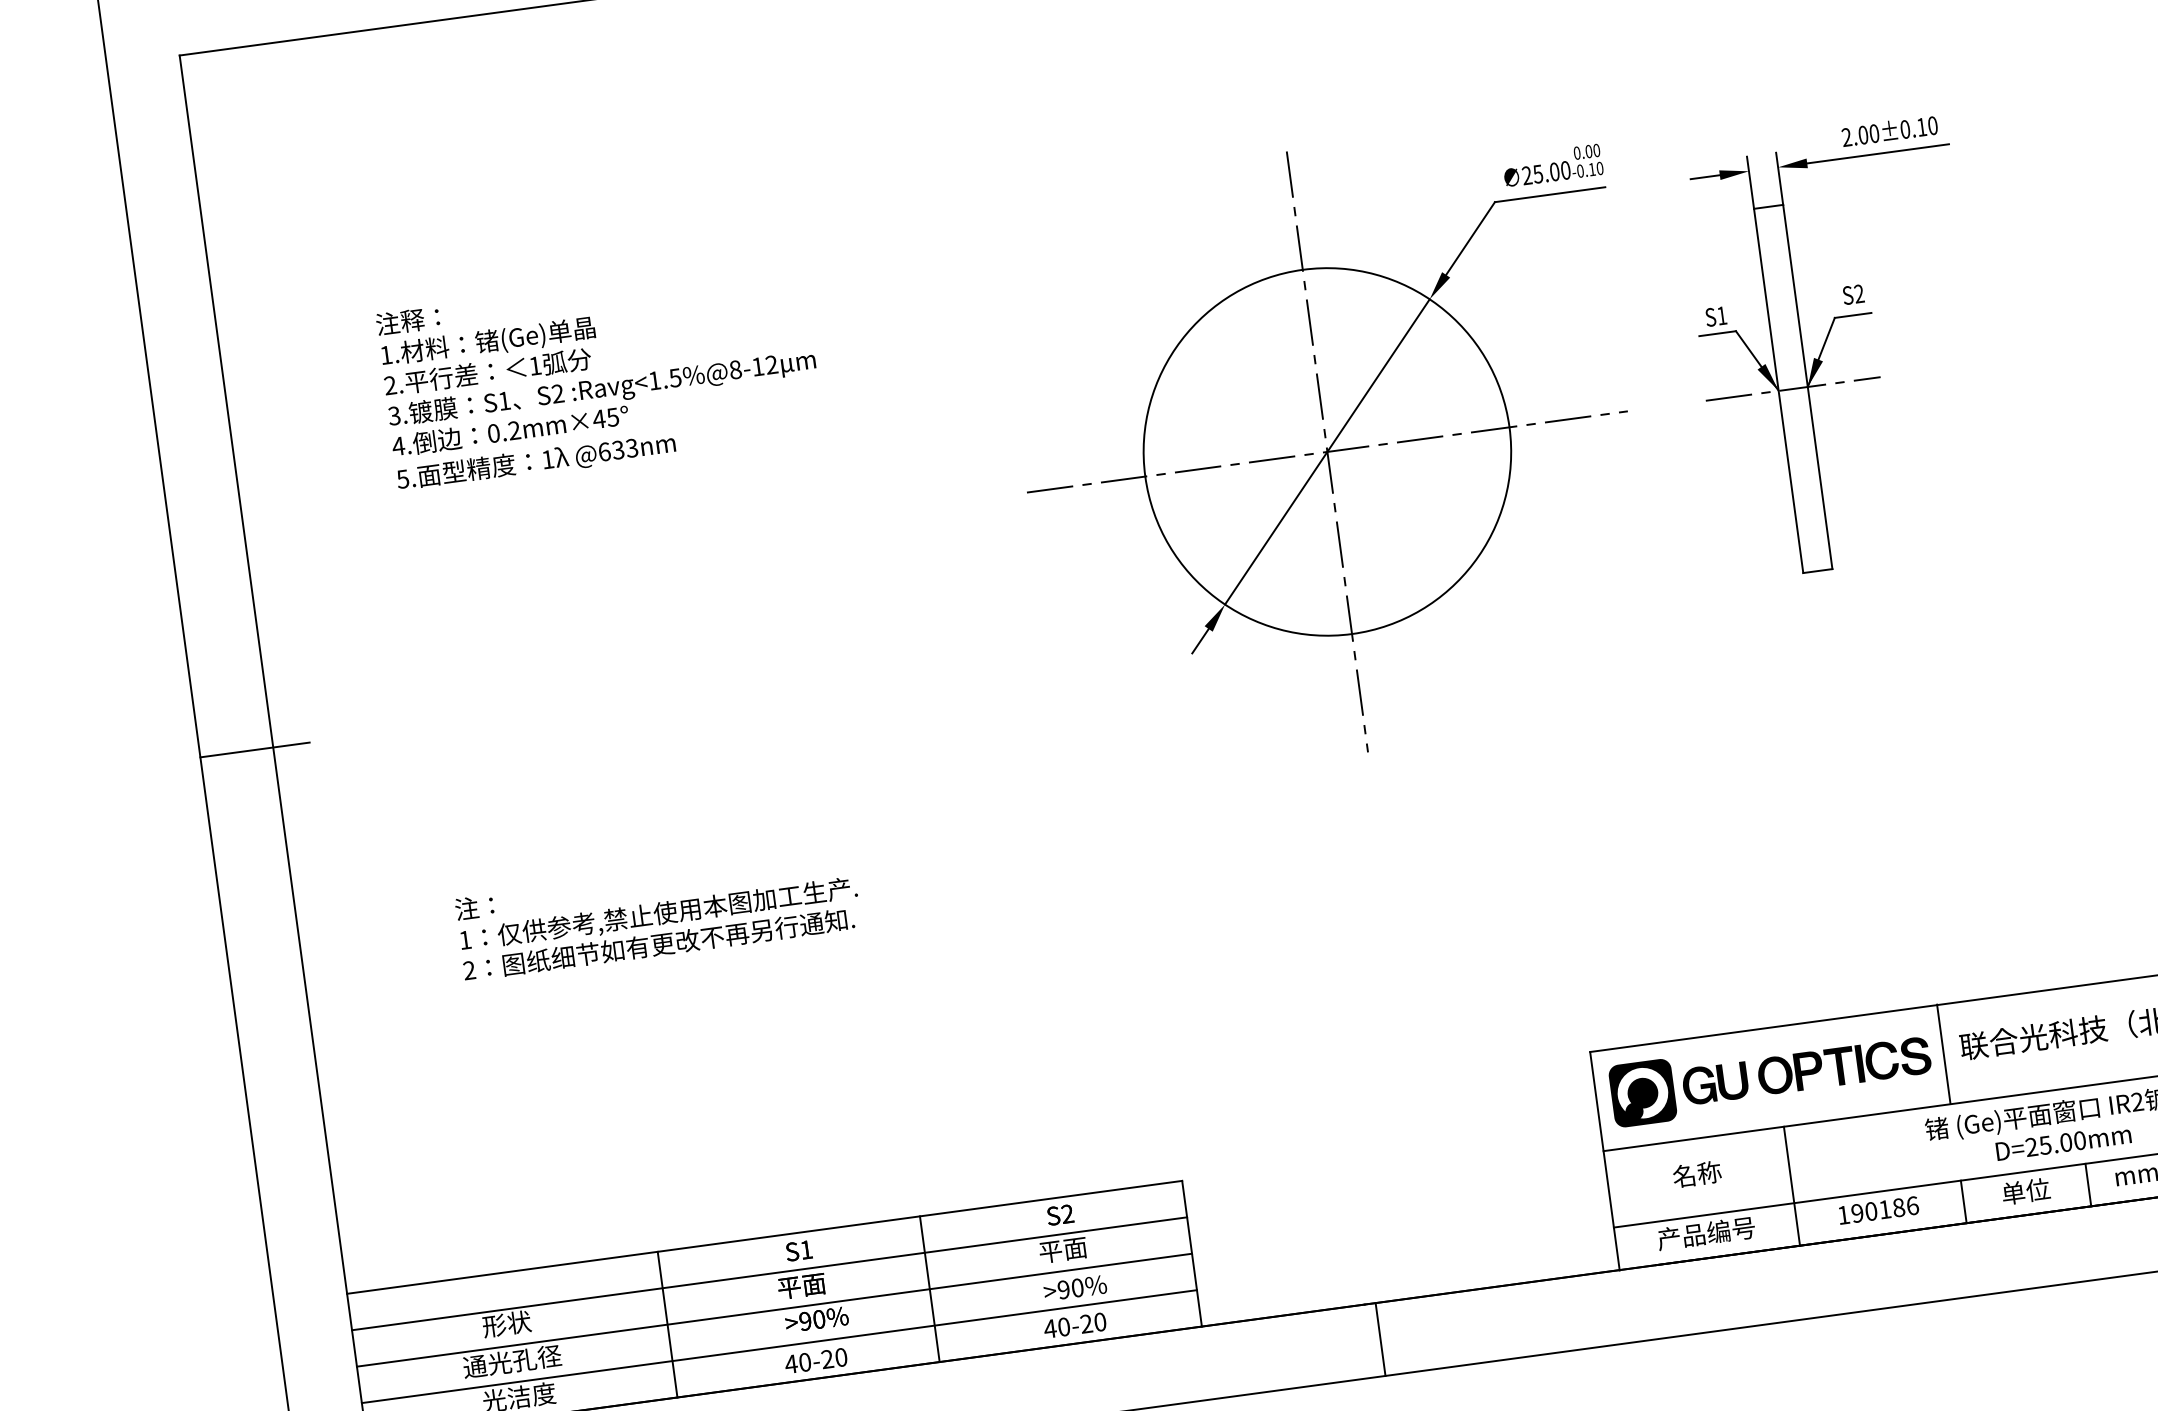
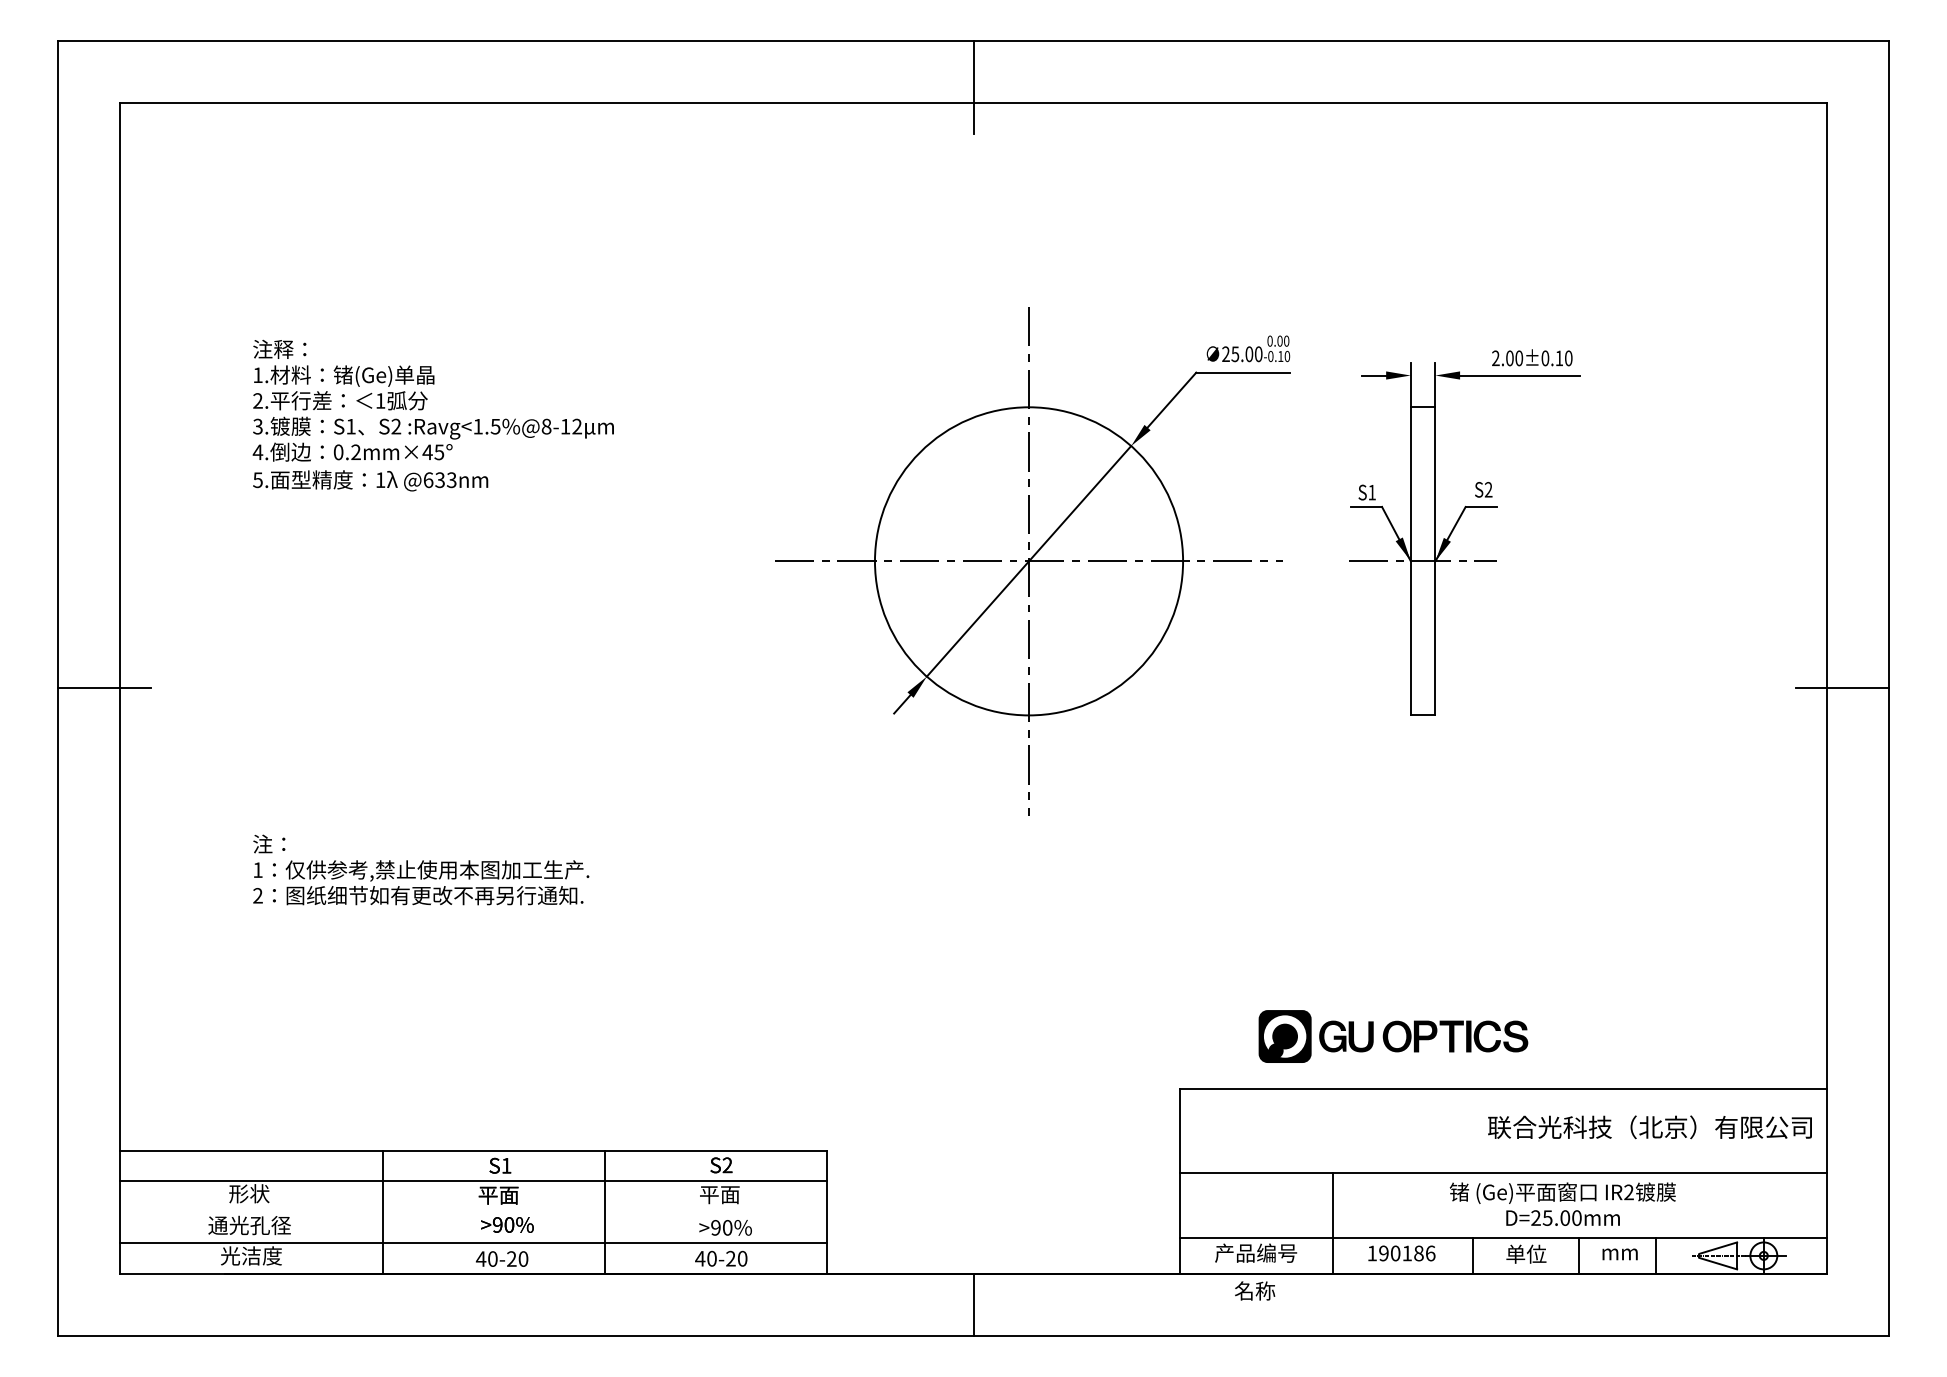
line: (1943, 1053) -> (1473, 1130), removed
part: (1771, 1075) -> (1393, 1036), moved
text: (1697, 1173) -> (1255, 1290), moved
line: (774, 1310) -> (473, 1212), removed

